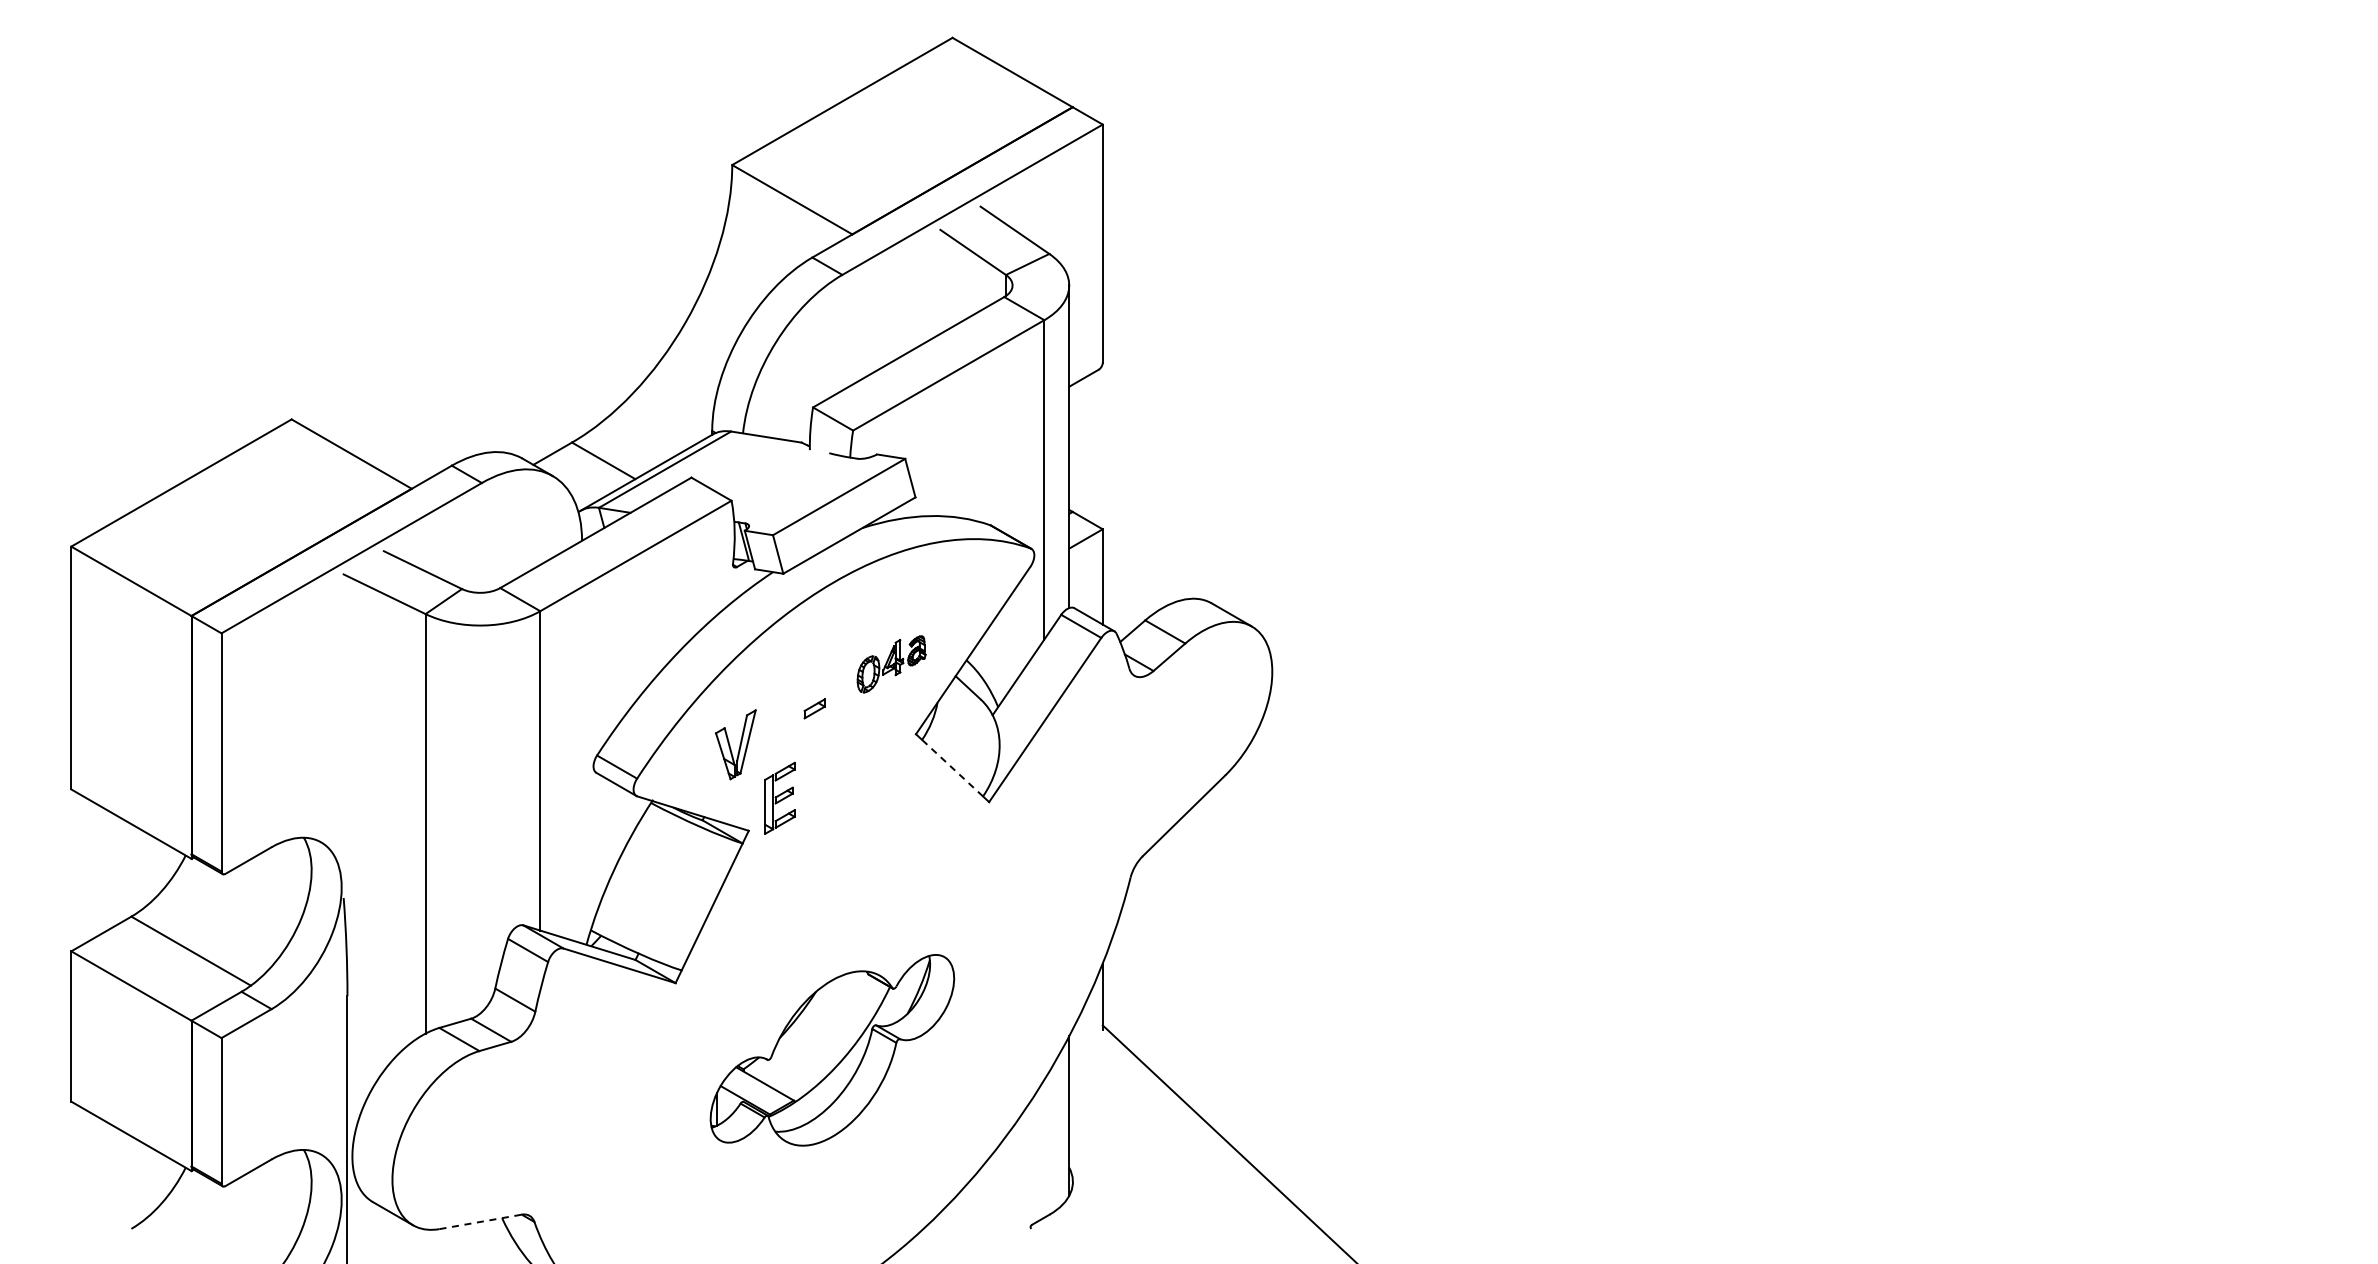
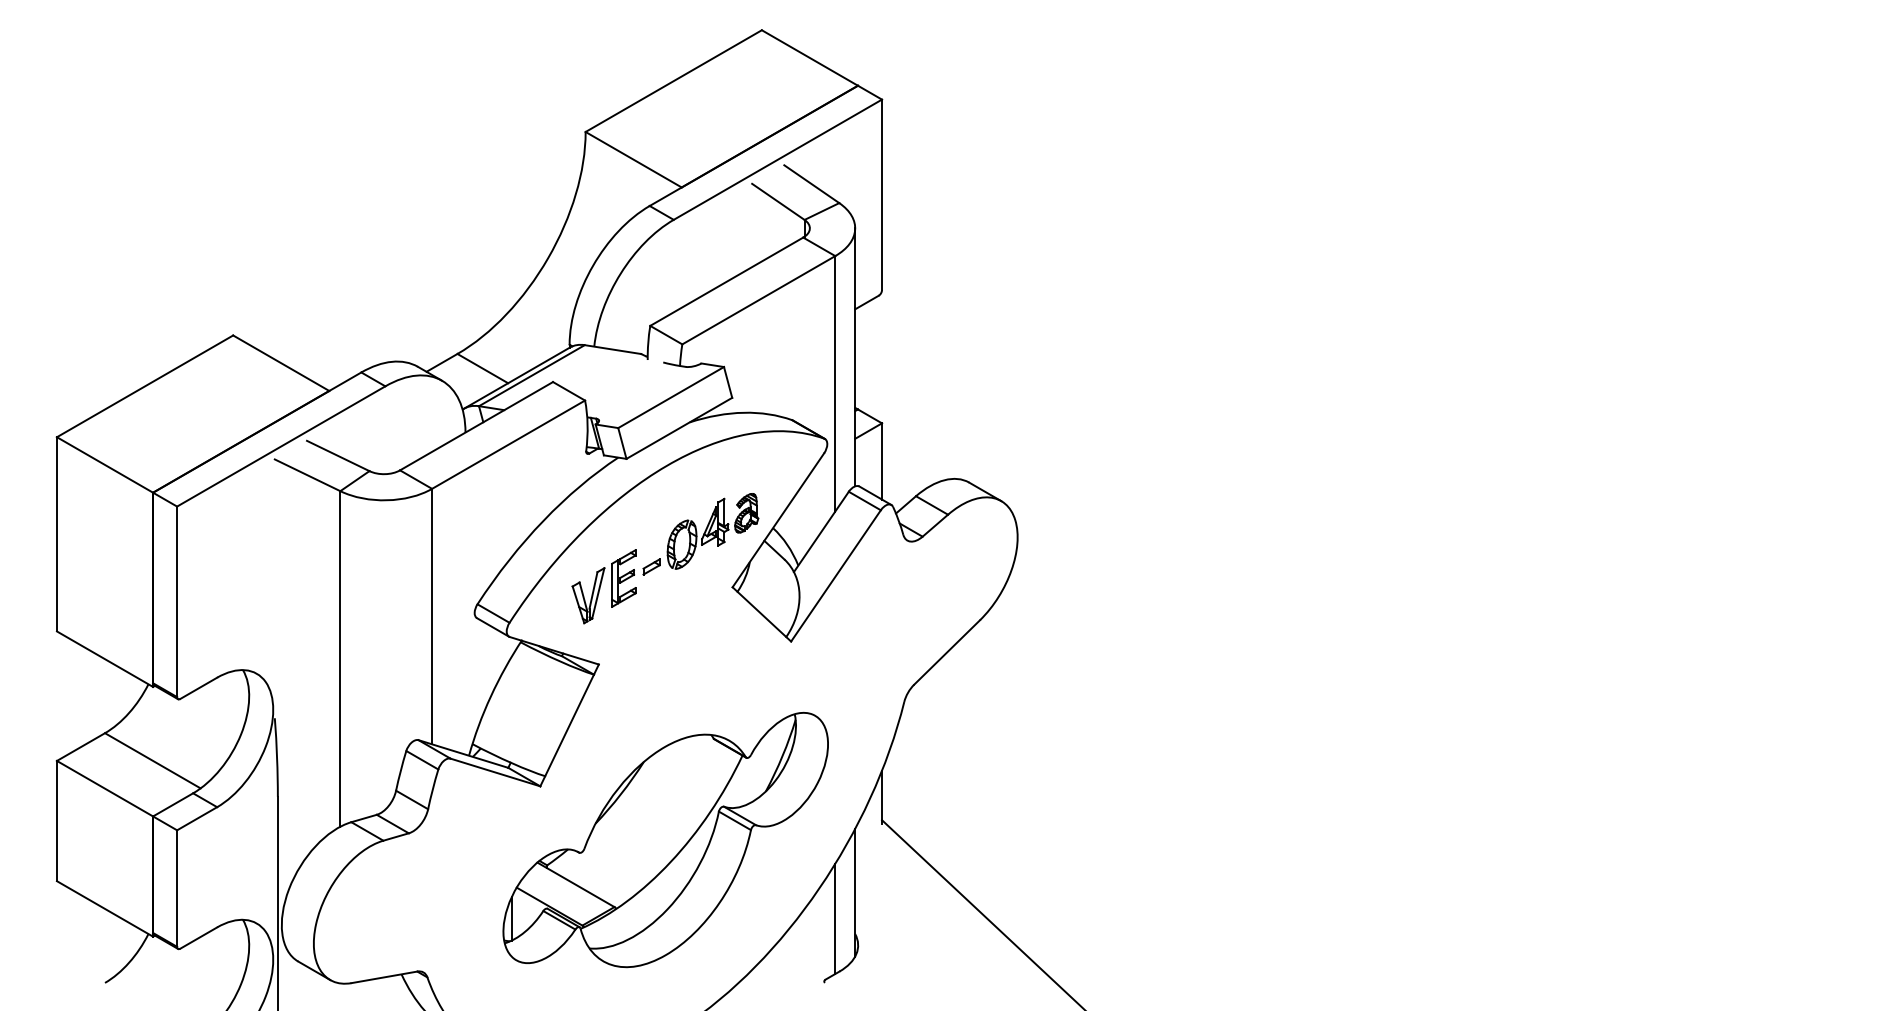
part: (891, 664) -> (713, 531), size x1.67
line: (952, 768) -> (761, 614), dashed -> solid
part: (779, 797) -> (623, 577), moved
part: (832, 1050) -> (665, 840), size x1.67
line: (1044, 1148) -> (835, 918), added
line: (480, 1221) -> (384, 977), dashed -> solid

